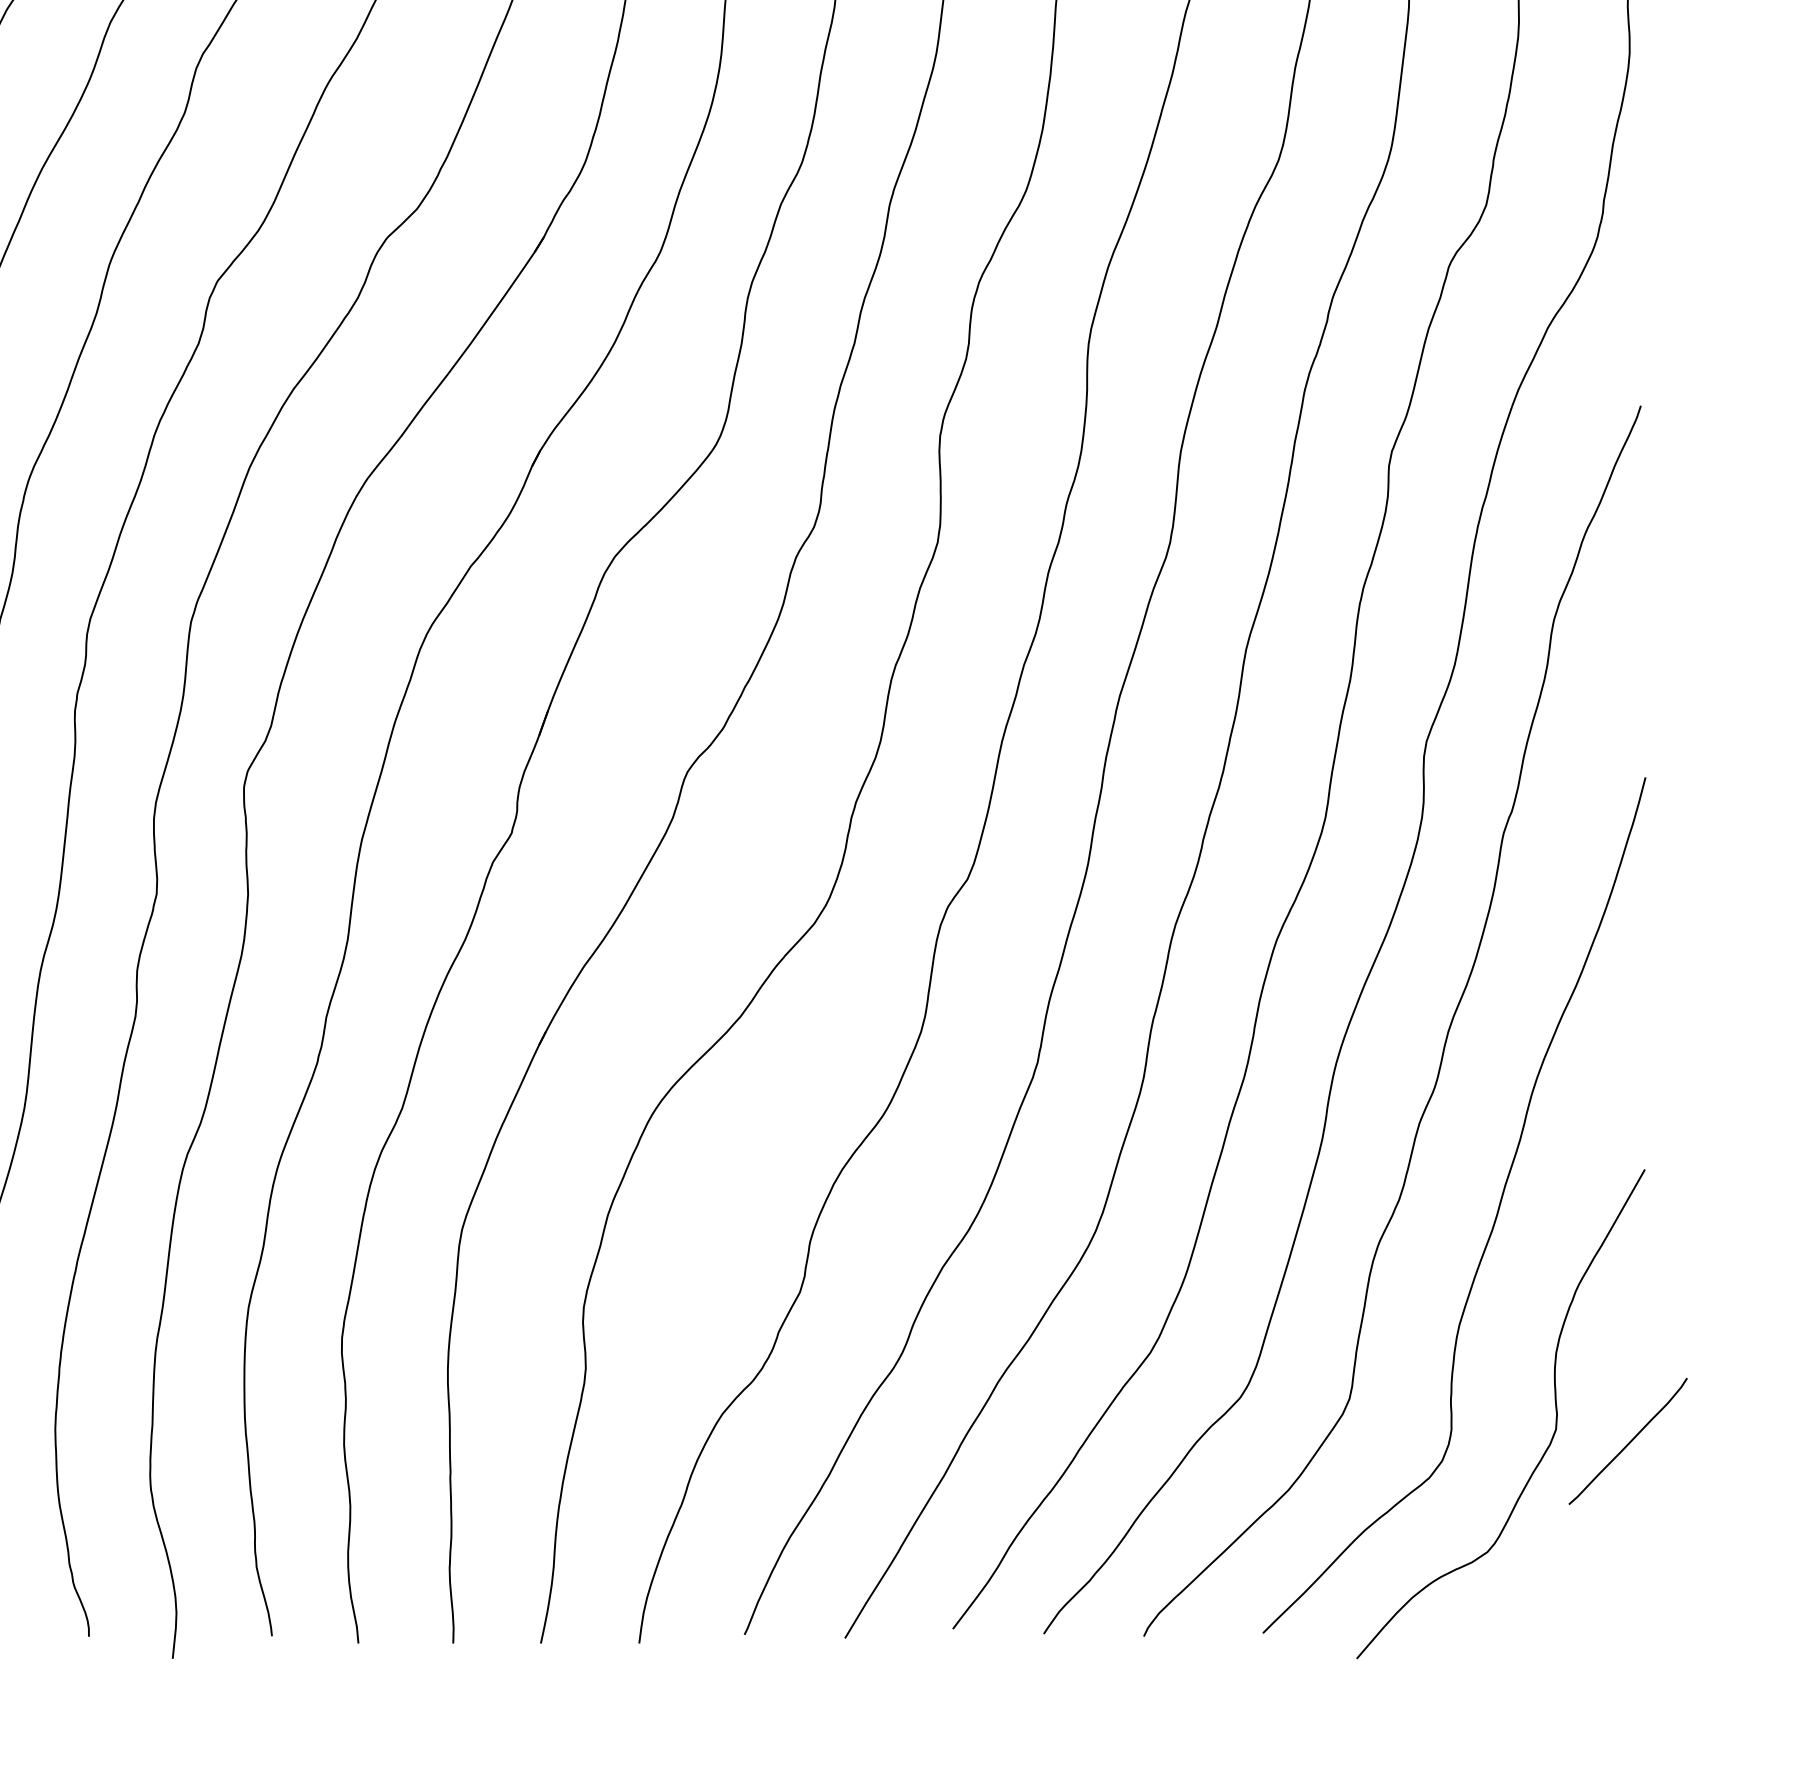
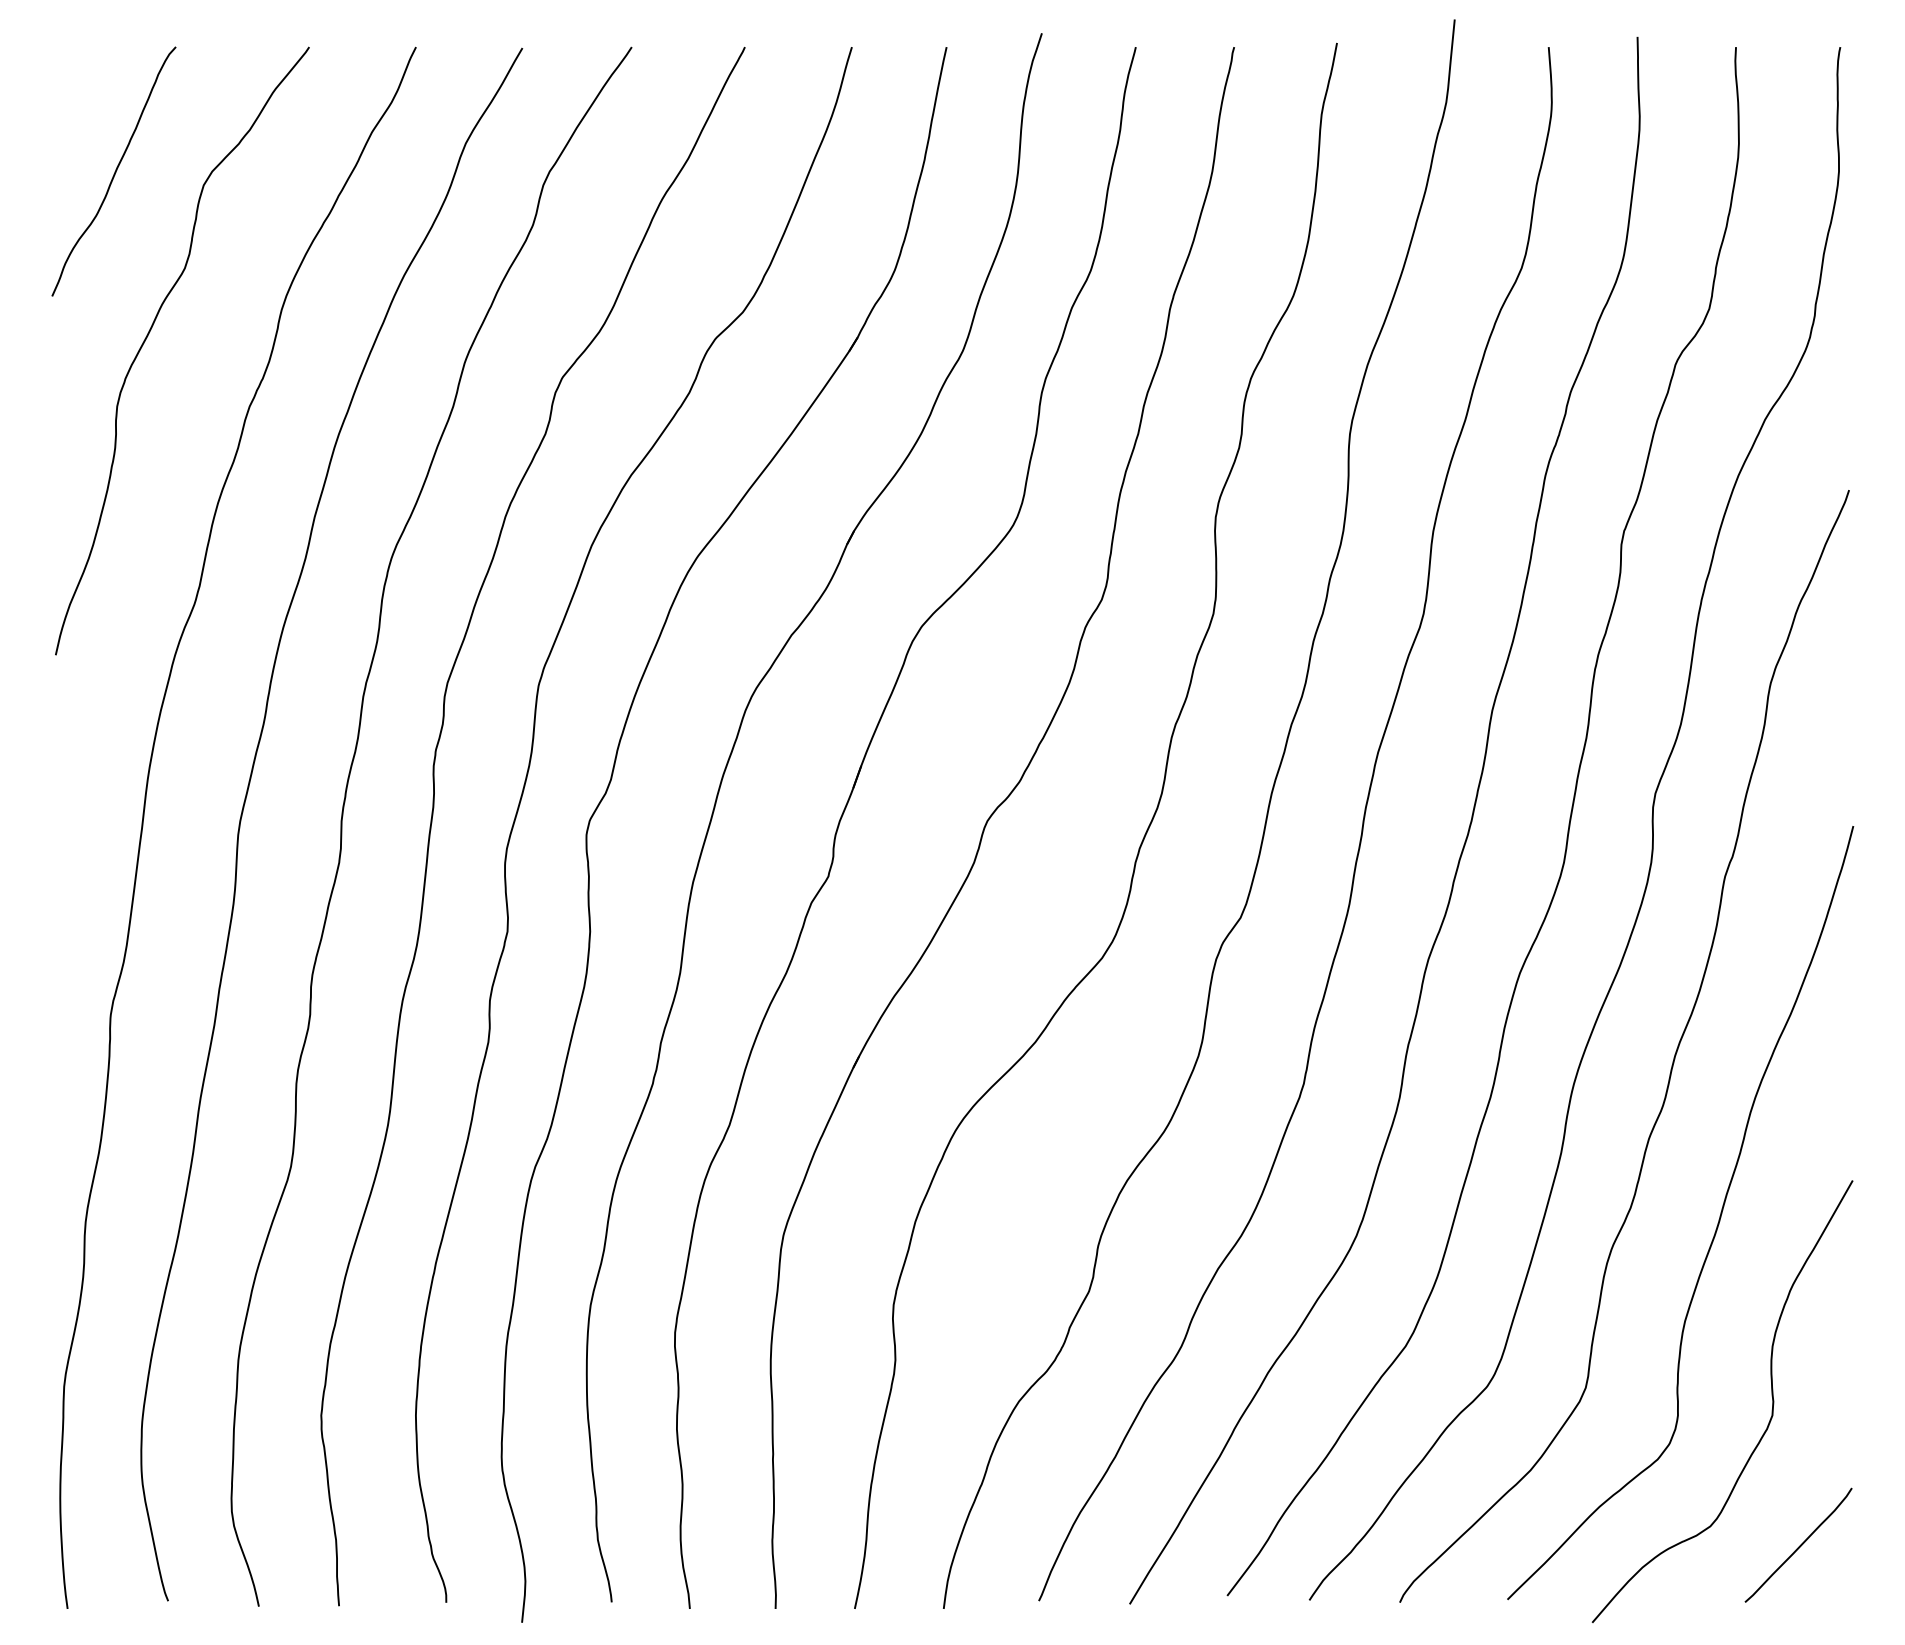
curve: (1629, 1441) -> (1799, 1545), moved

